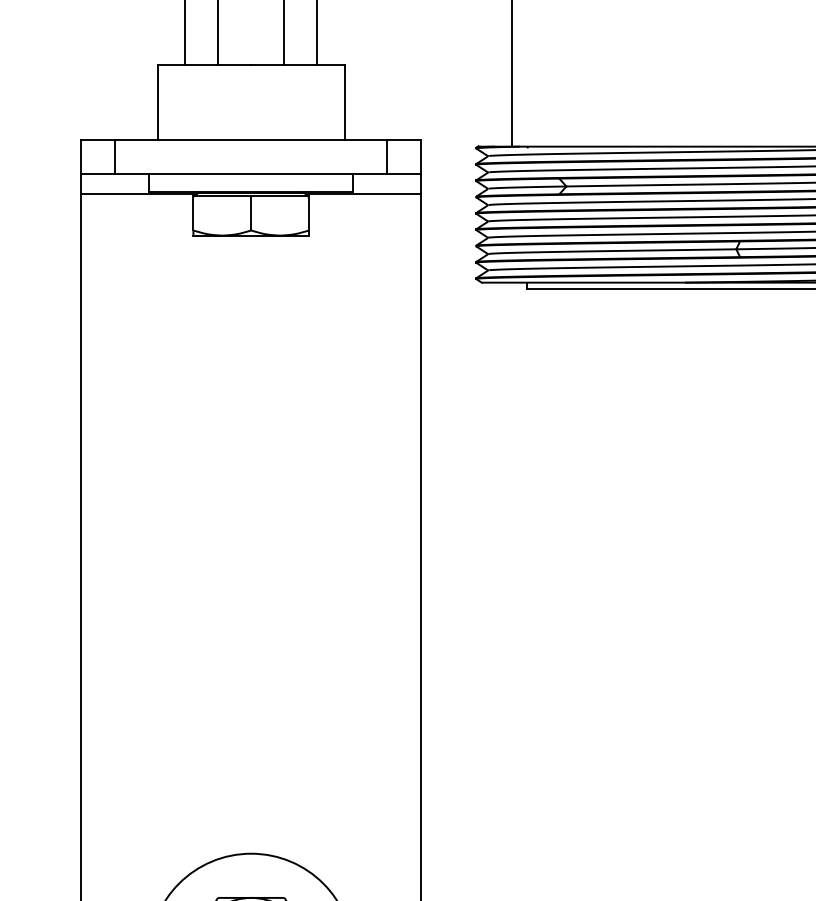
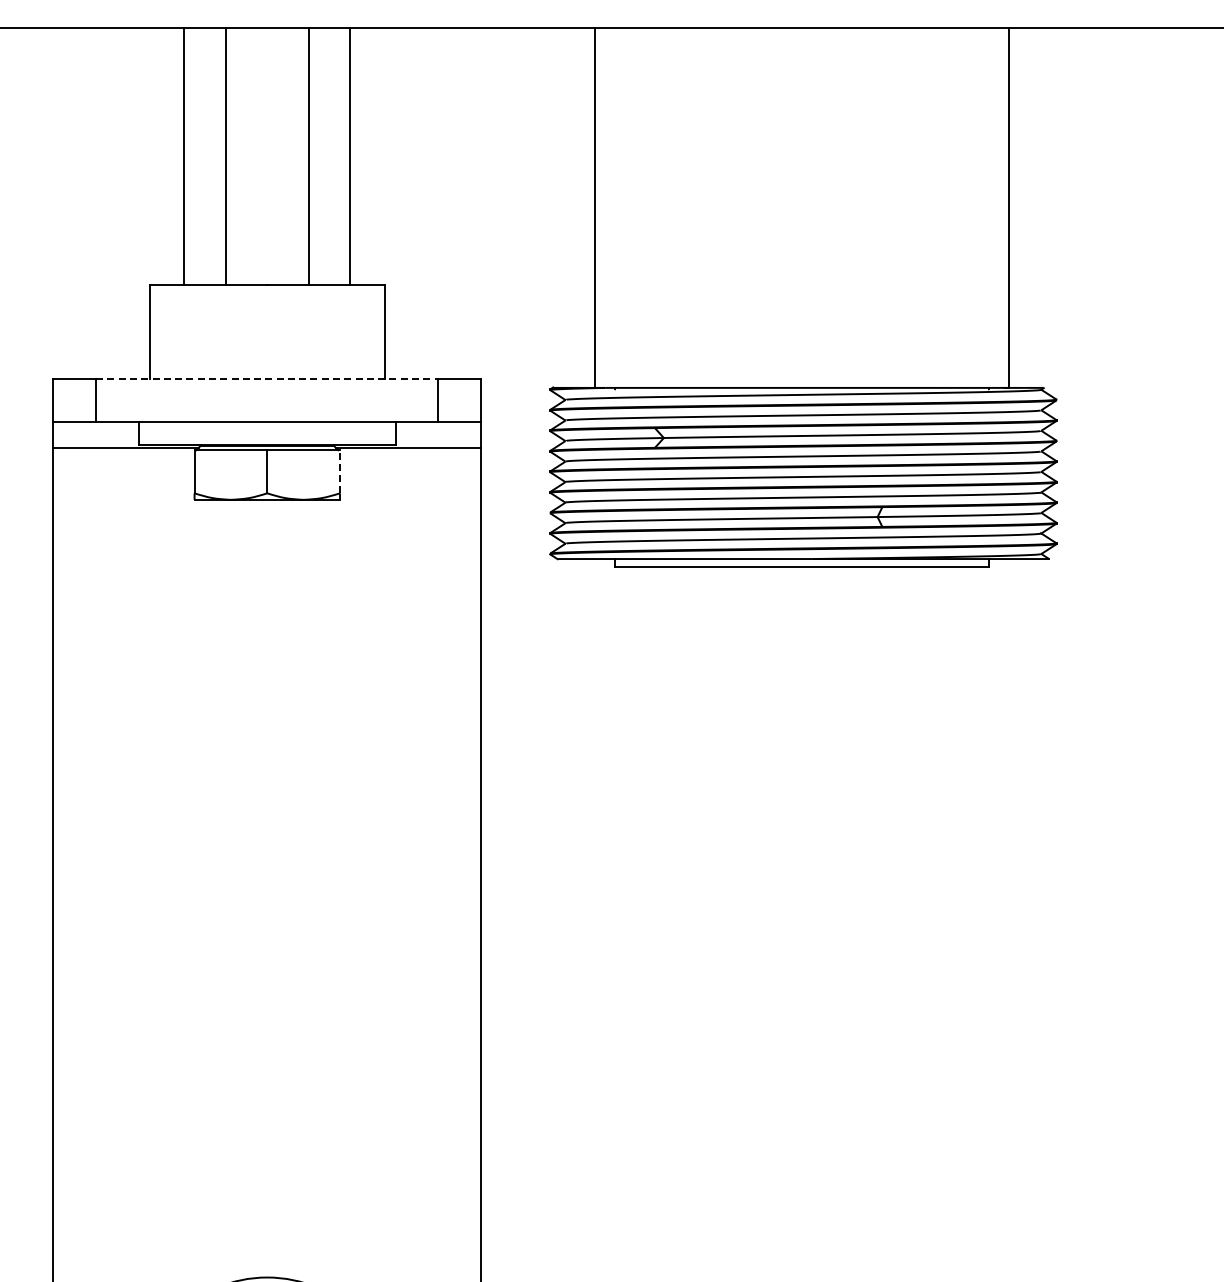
line: (251, 139) -> (267, 379), solid -> dashed
line: (309, 213) -> (340, 471), solid -> dashed

